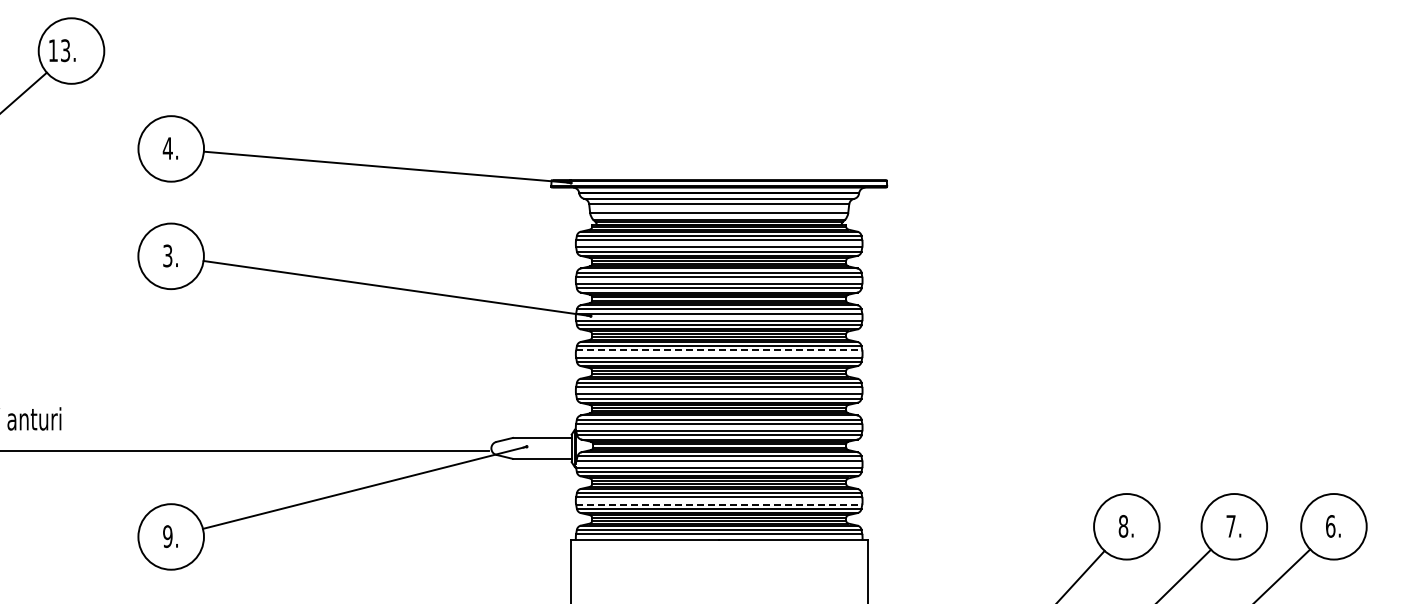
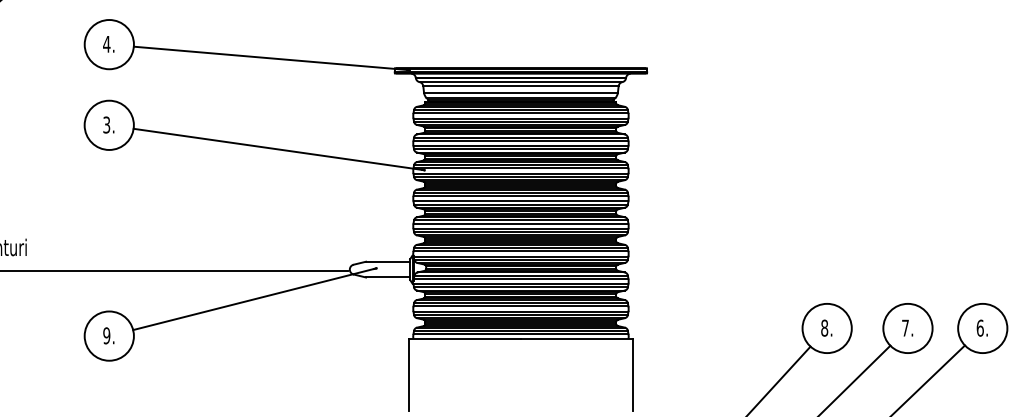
line: (719, 350) -> (521, 196), dashed -> solid
line: (719, 504) -> (521, 311), dashed -> solid

